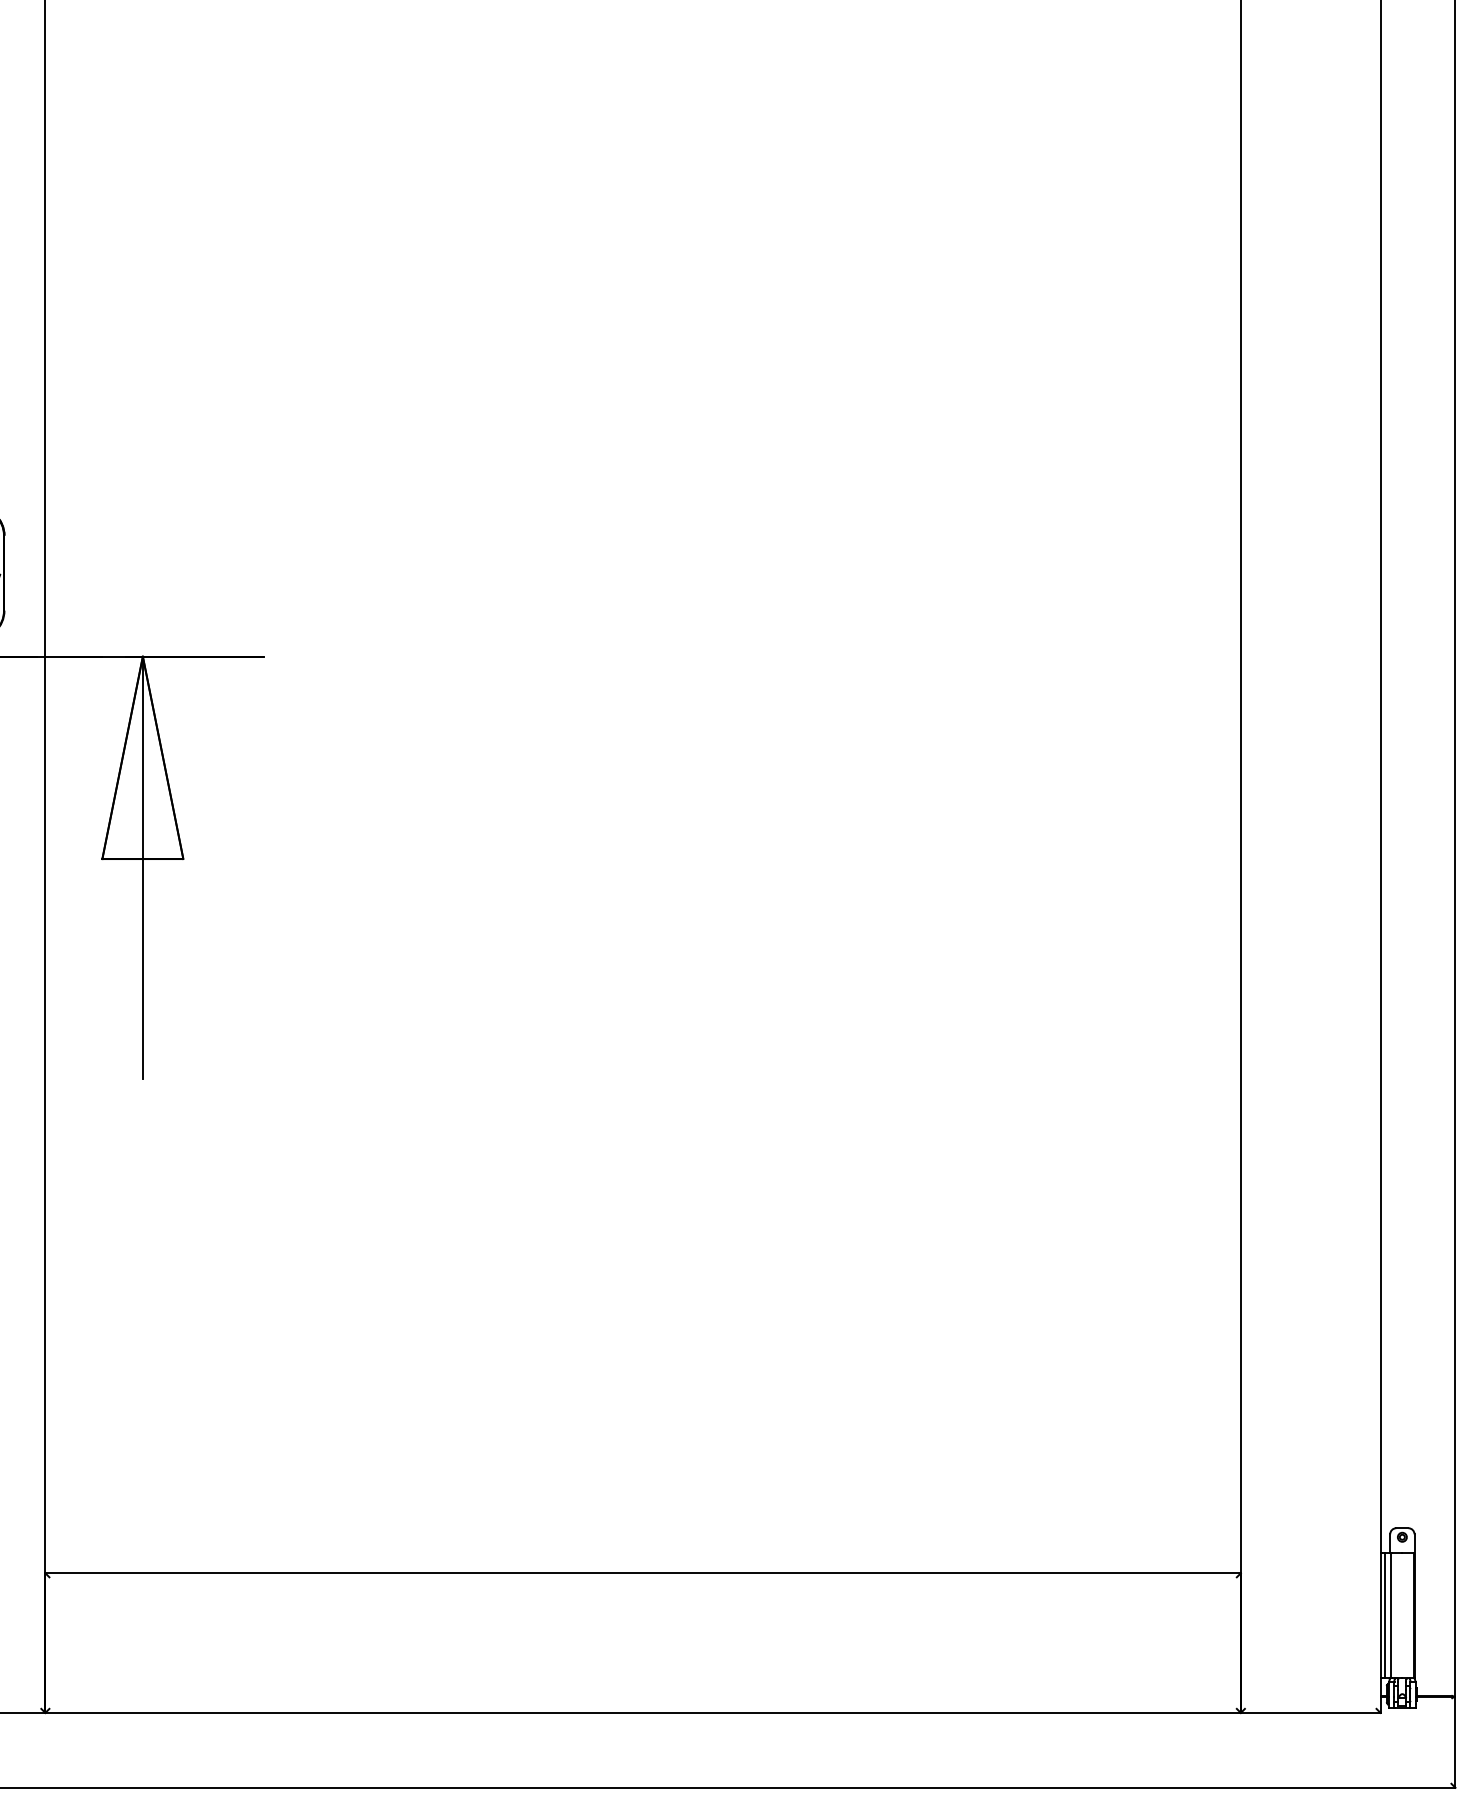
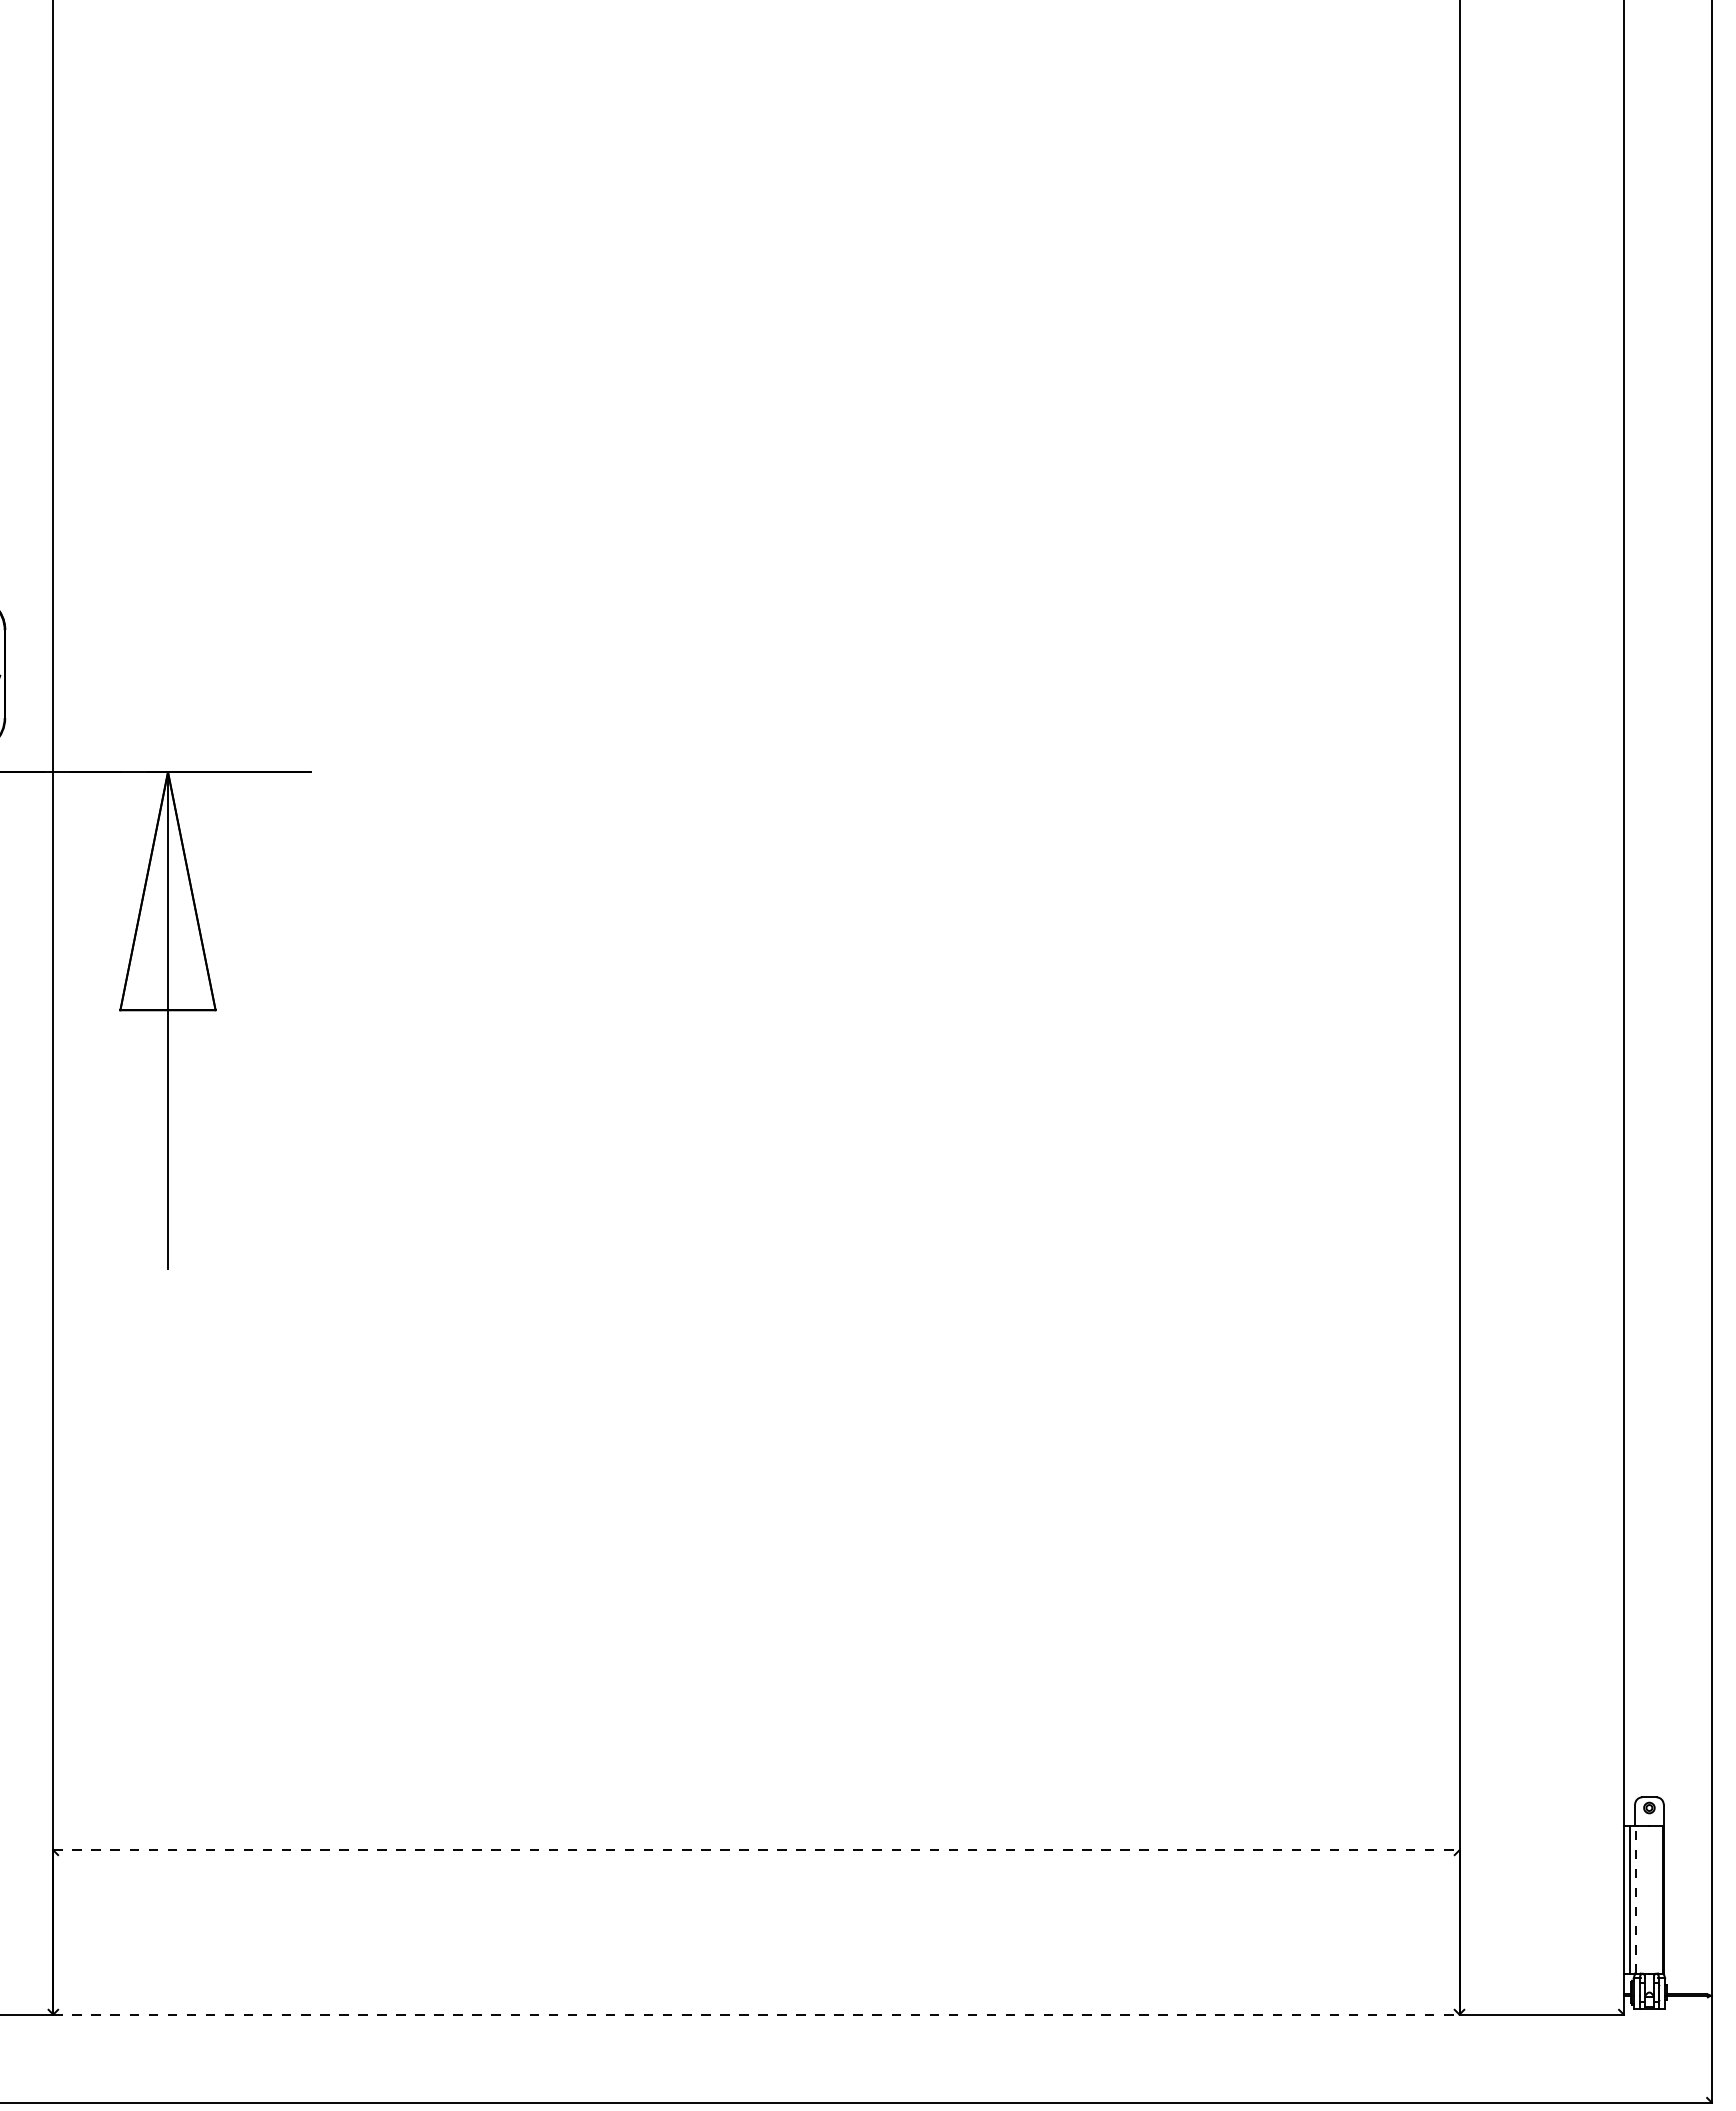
line: (643, 1573) -> (756, 1850), solid -> dashed
line: (1390, 1615) -> (1635, 1899), solid -> dashed
line: (643, 1712) -> (756, 2014), solid -> dashed

